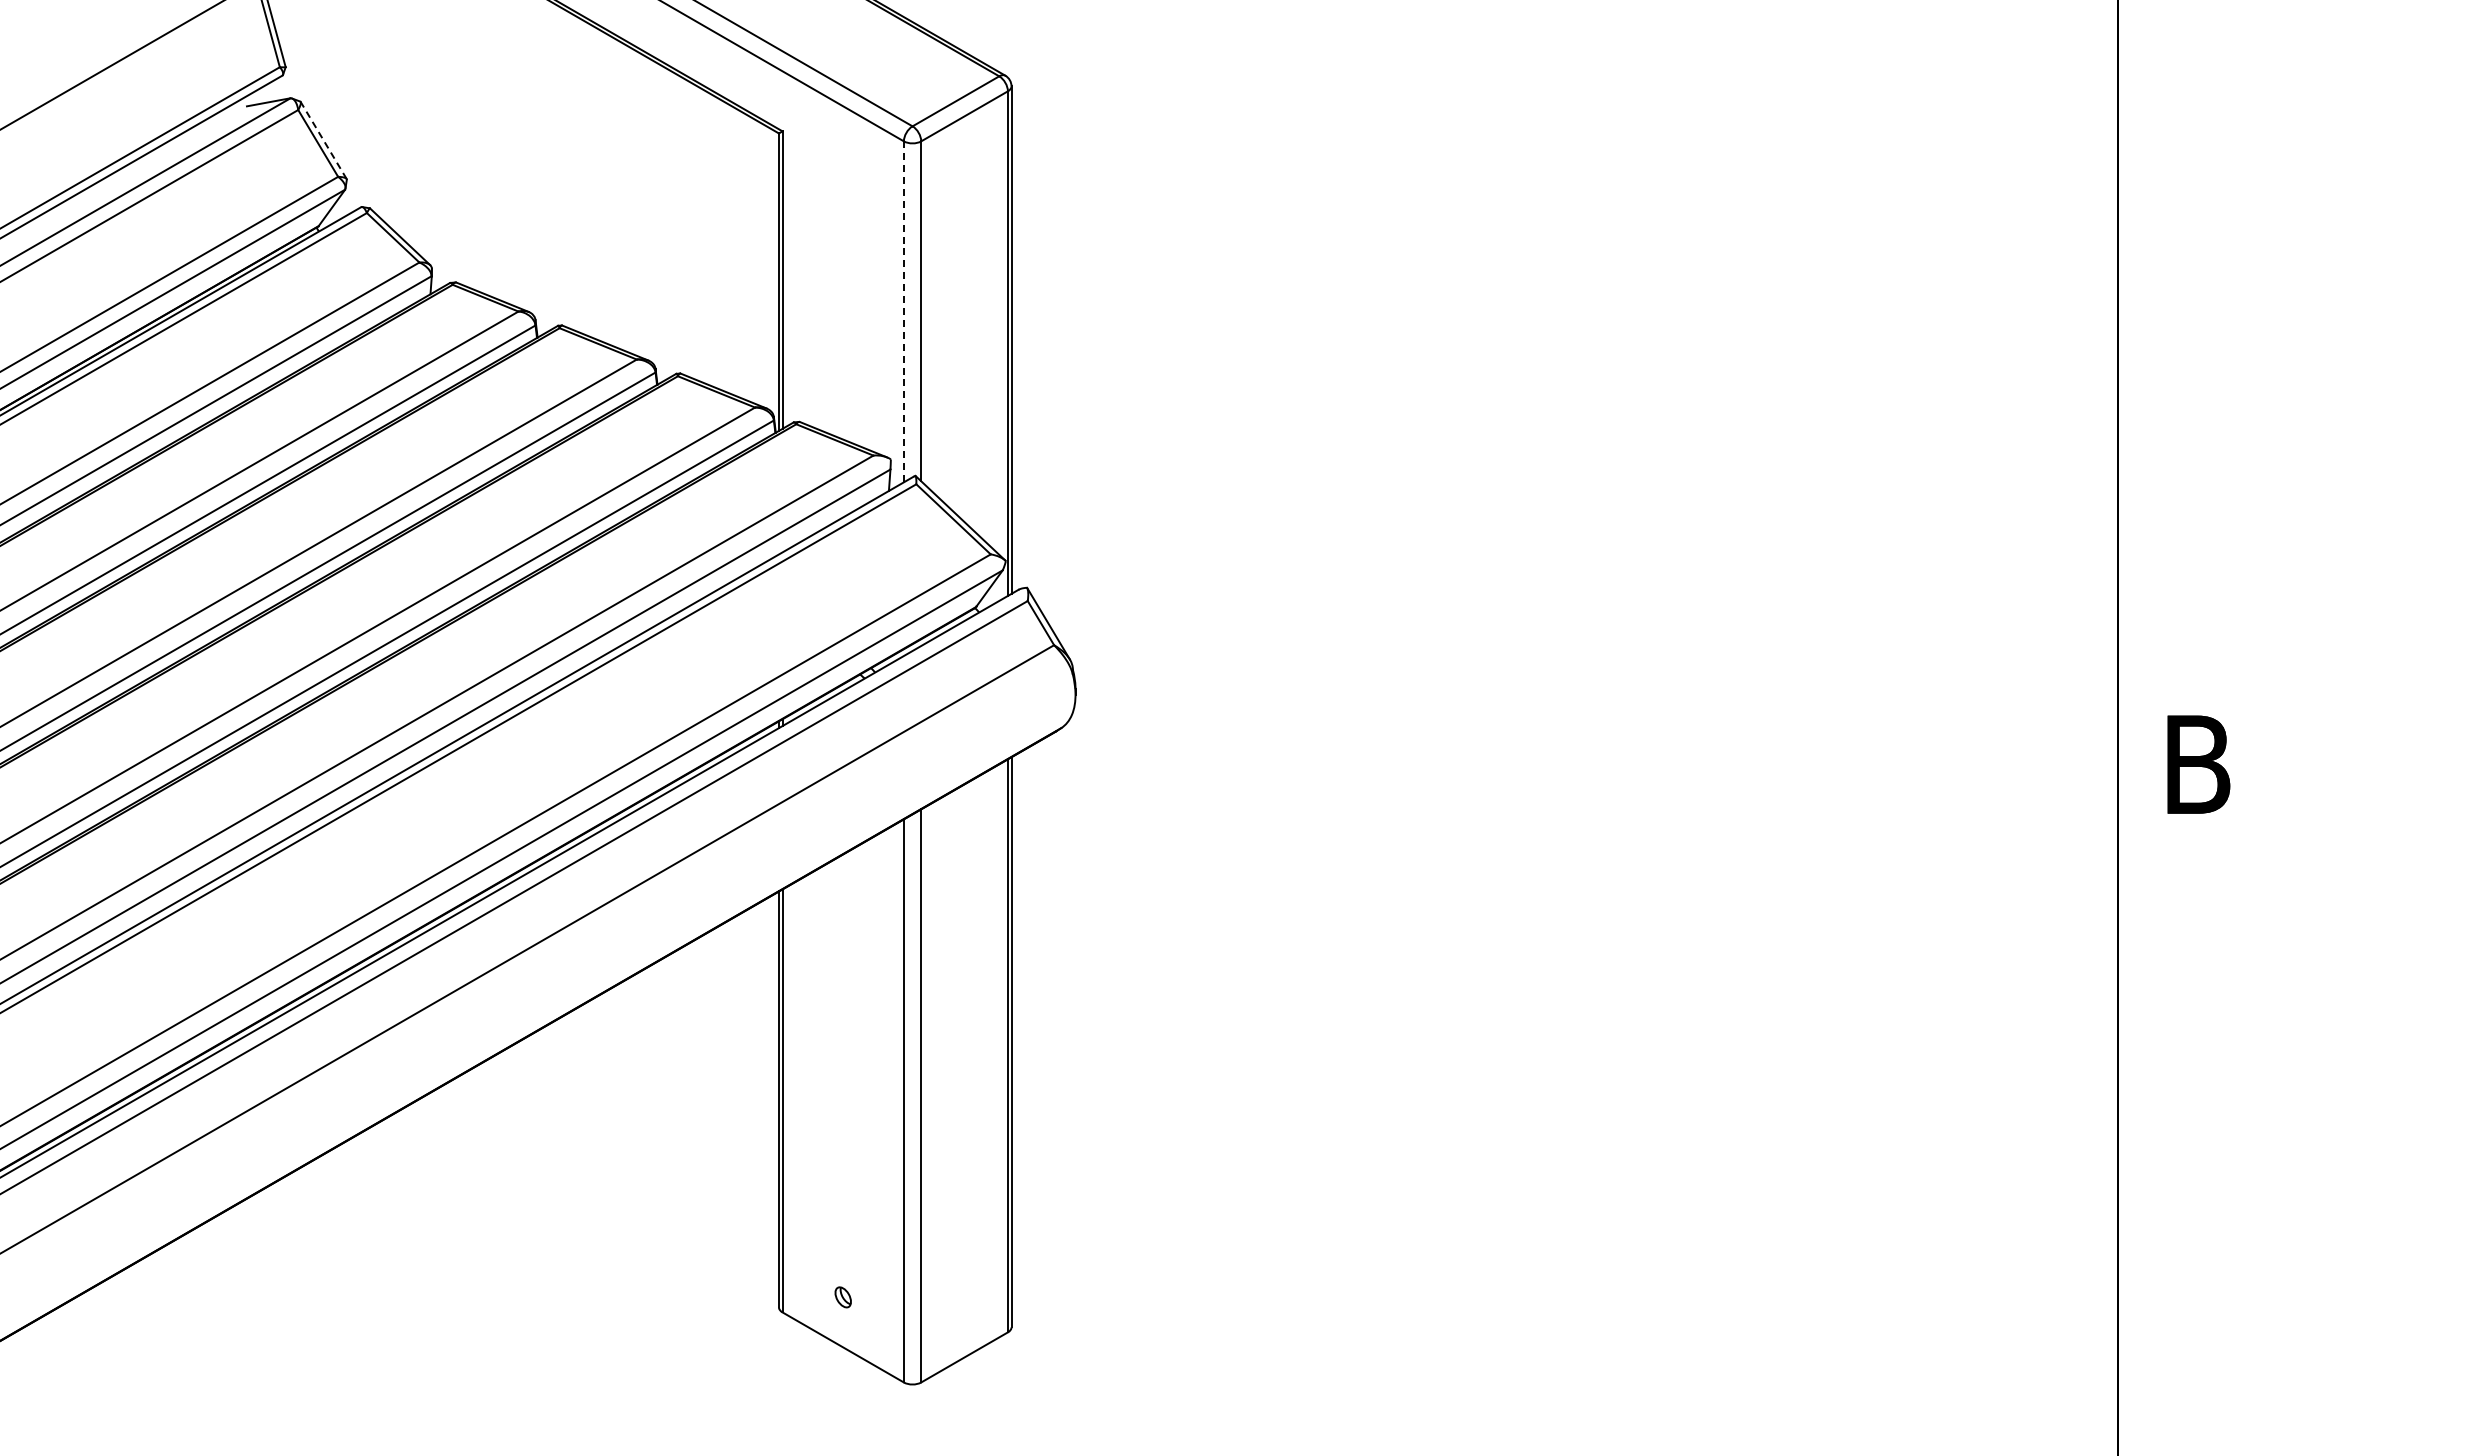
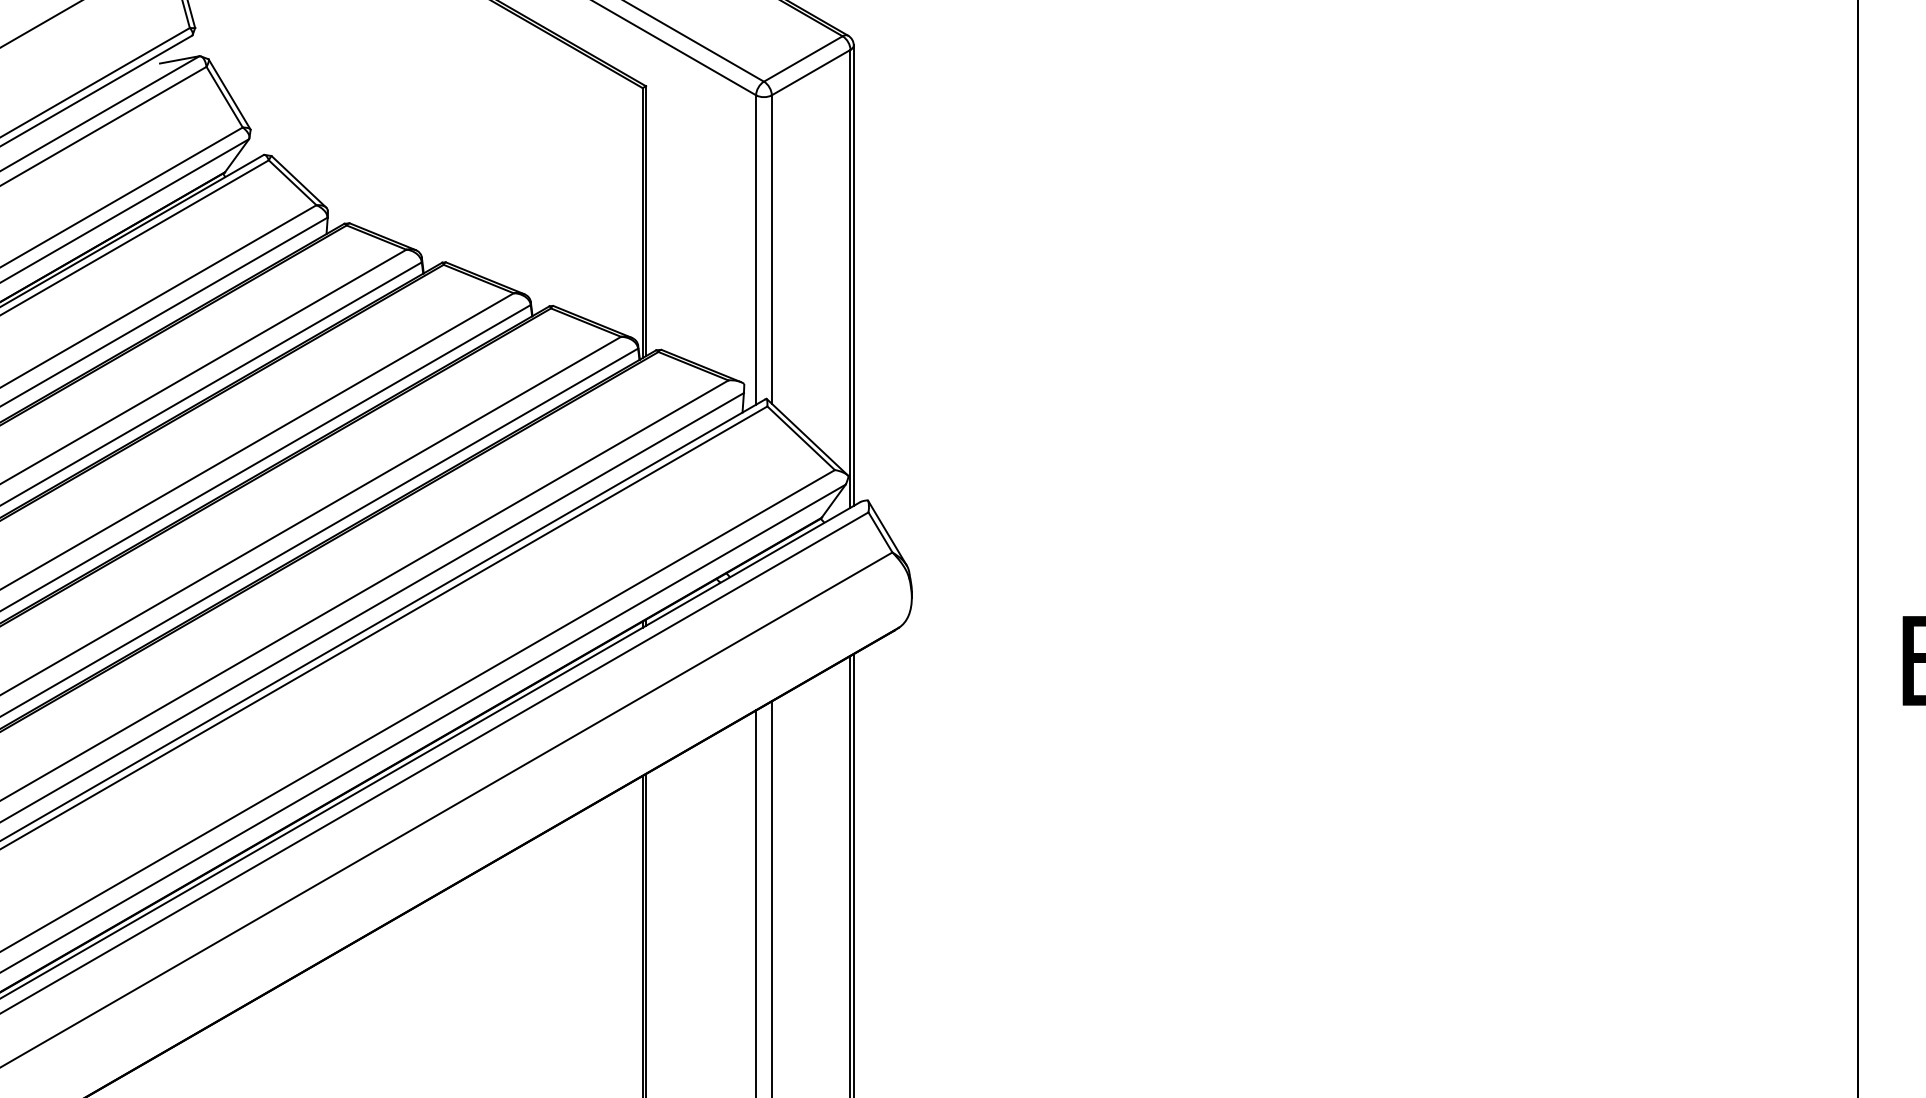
line: (323, 140) -> (229, 94), dashed -> solid
line: (903, 312) -> (755, 250), dashed -> solid

